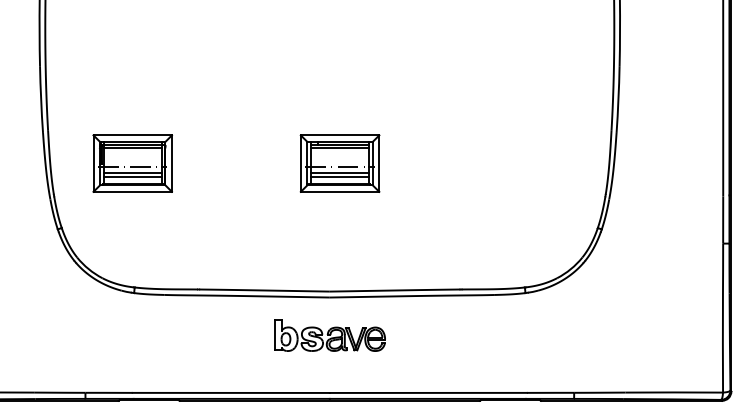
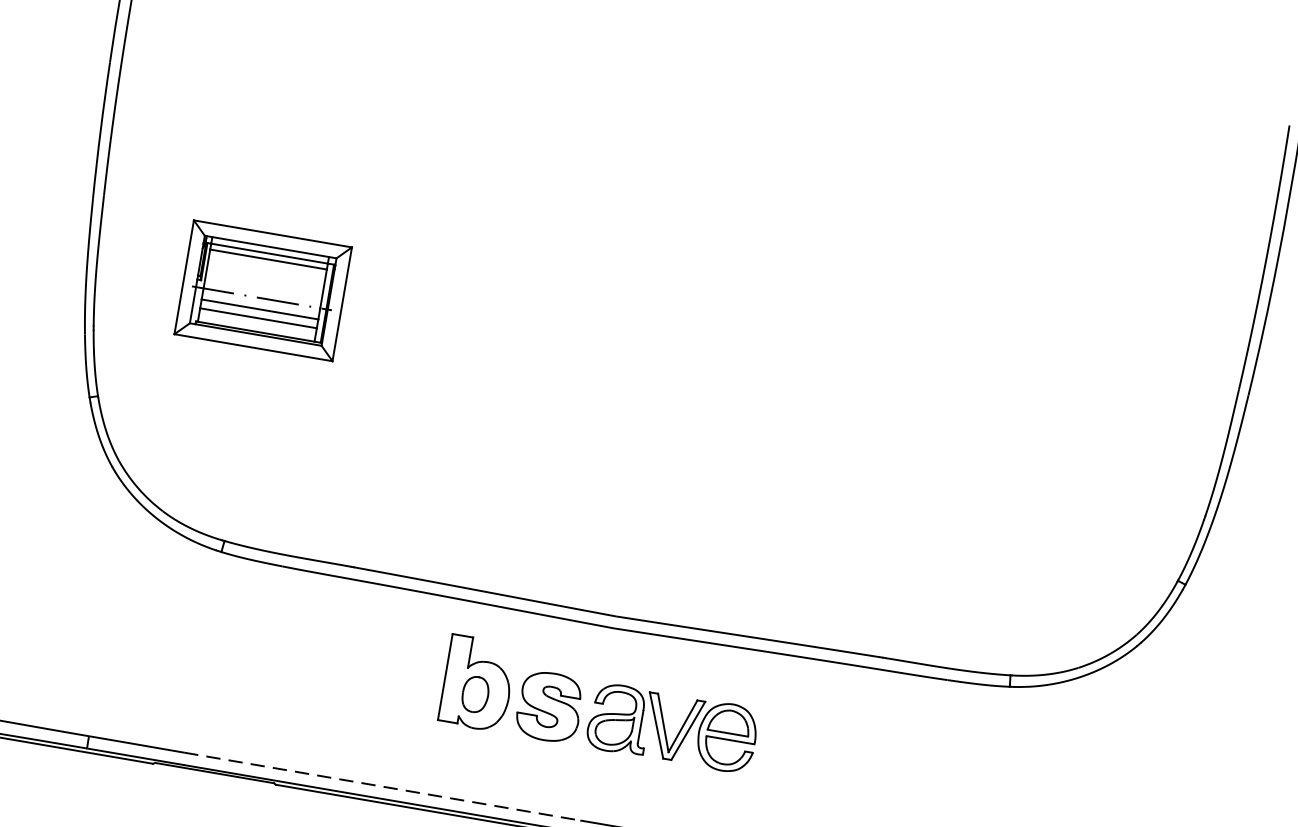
part: (339, 163) -> (679, 361), removed
part: (329, 335) -> (600, 704), size x1.4
line: (231, 392) -> (383, 785), solid -> dashed

